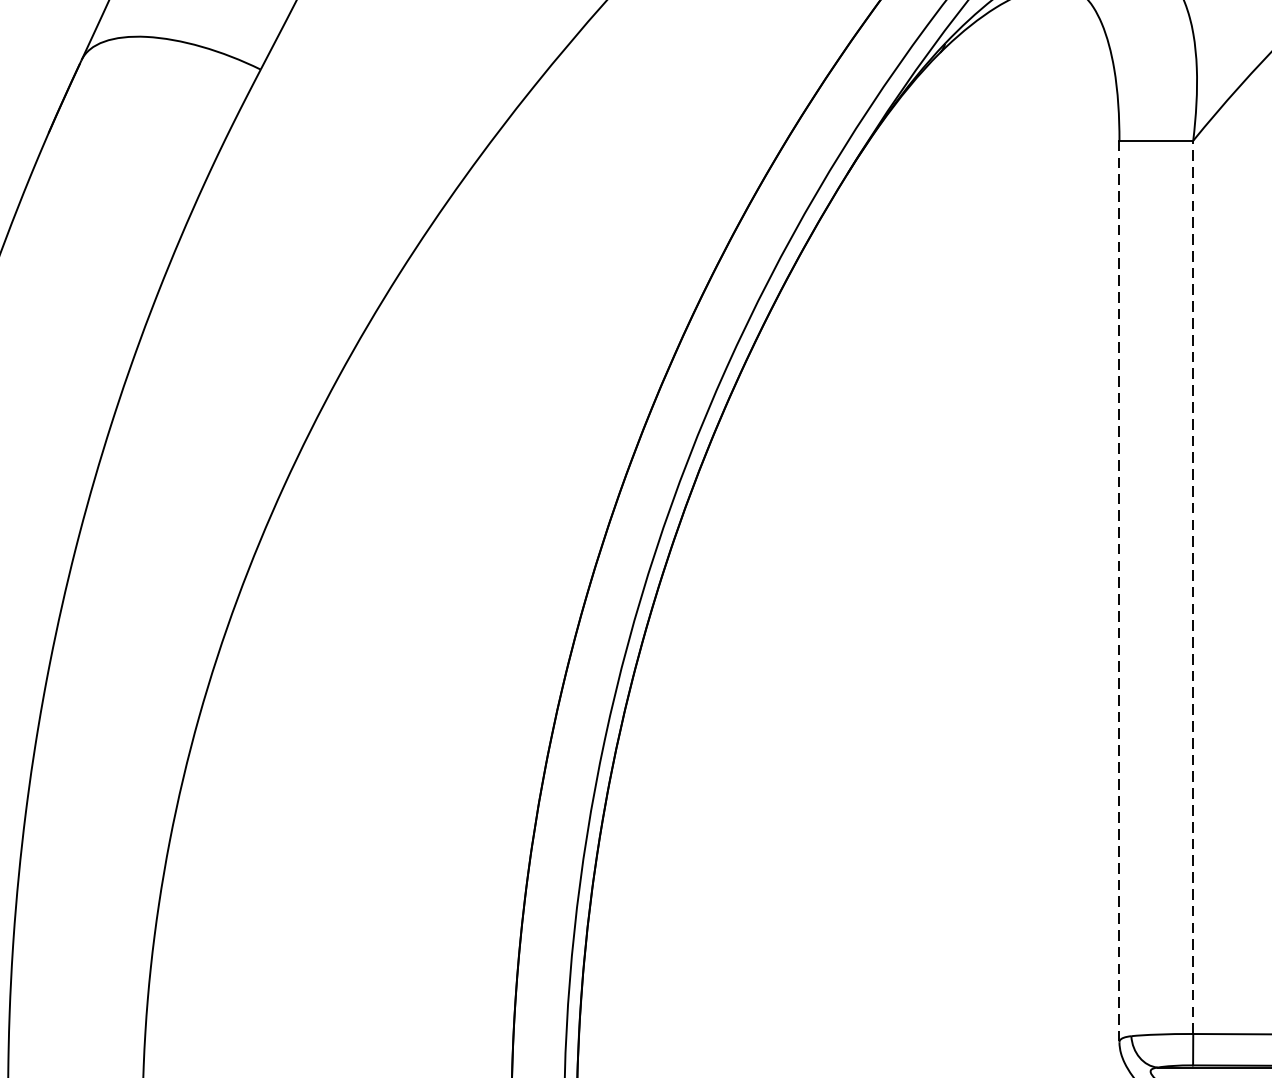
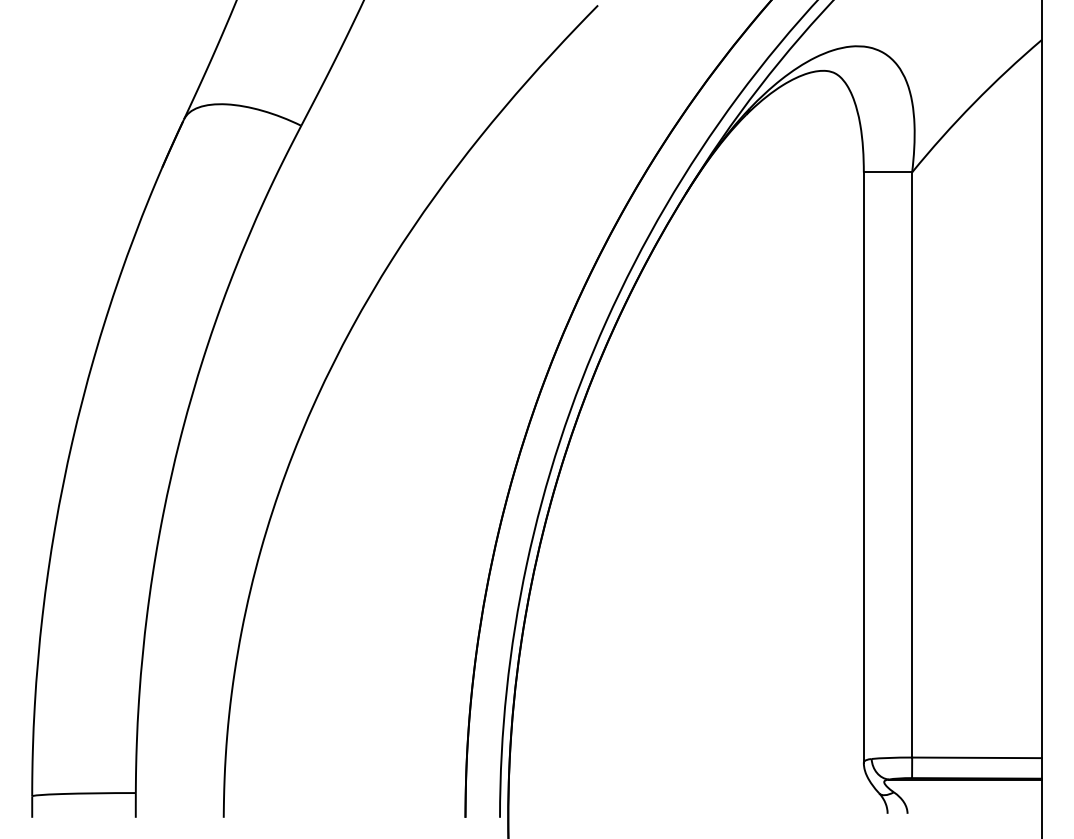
line: (1193, 586) -> (912, 464), dashed -> solid
line: (1118, 592) -> (863, 468), dashed -> solid

